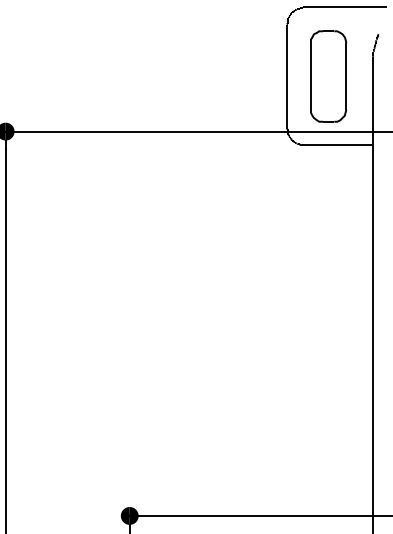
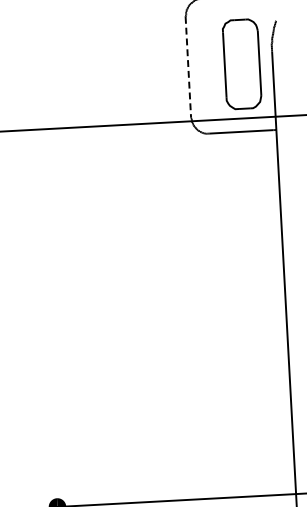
part: (328, 76) -> (242, 64), moved
line: (286, 77) -> (188, 68), solid -> dashed

